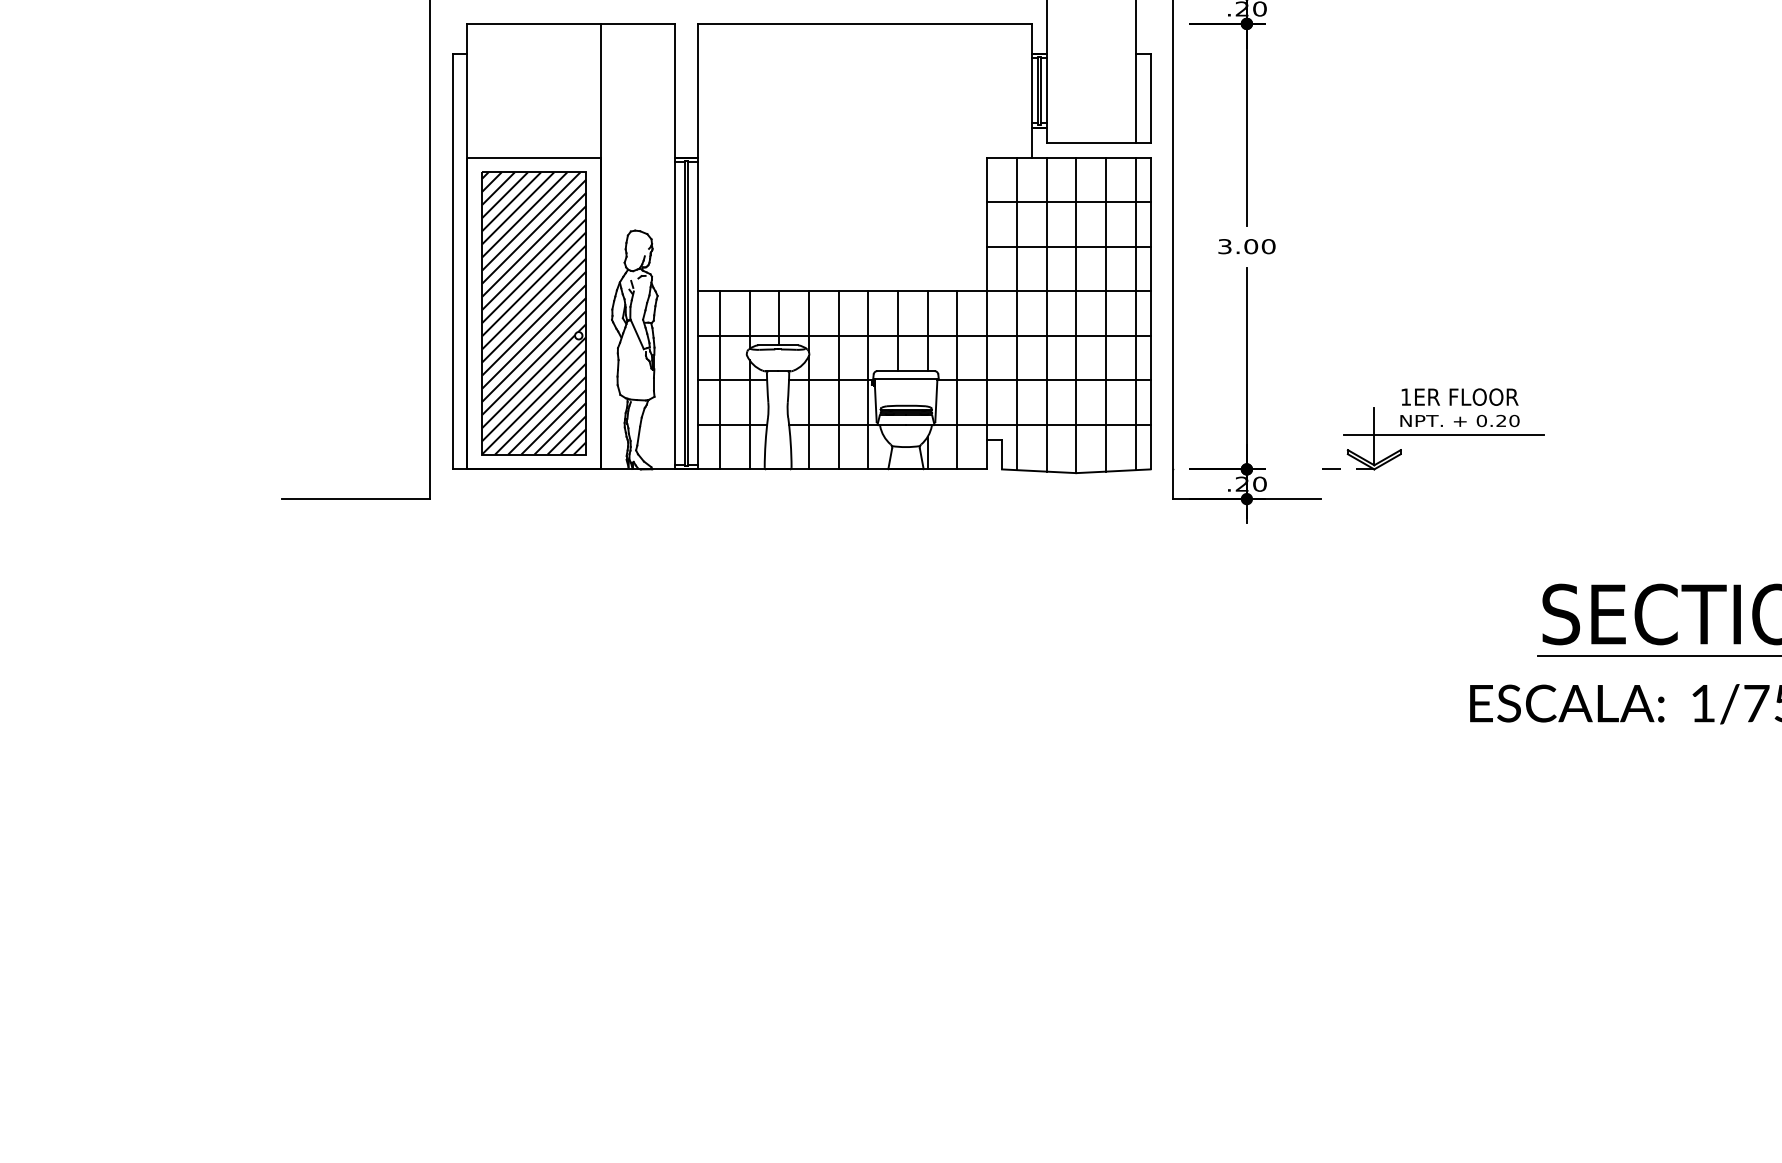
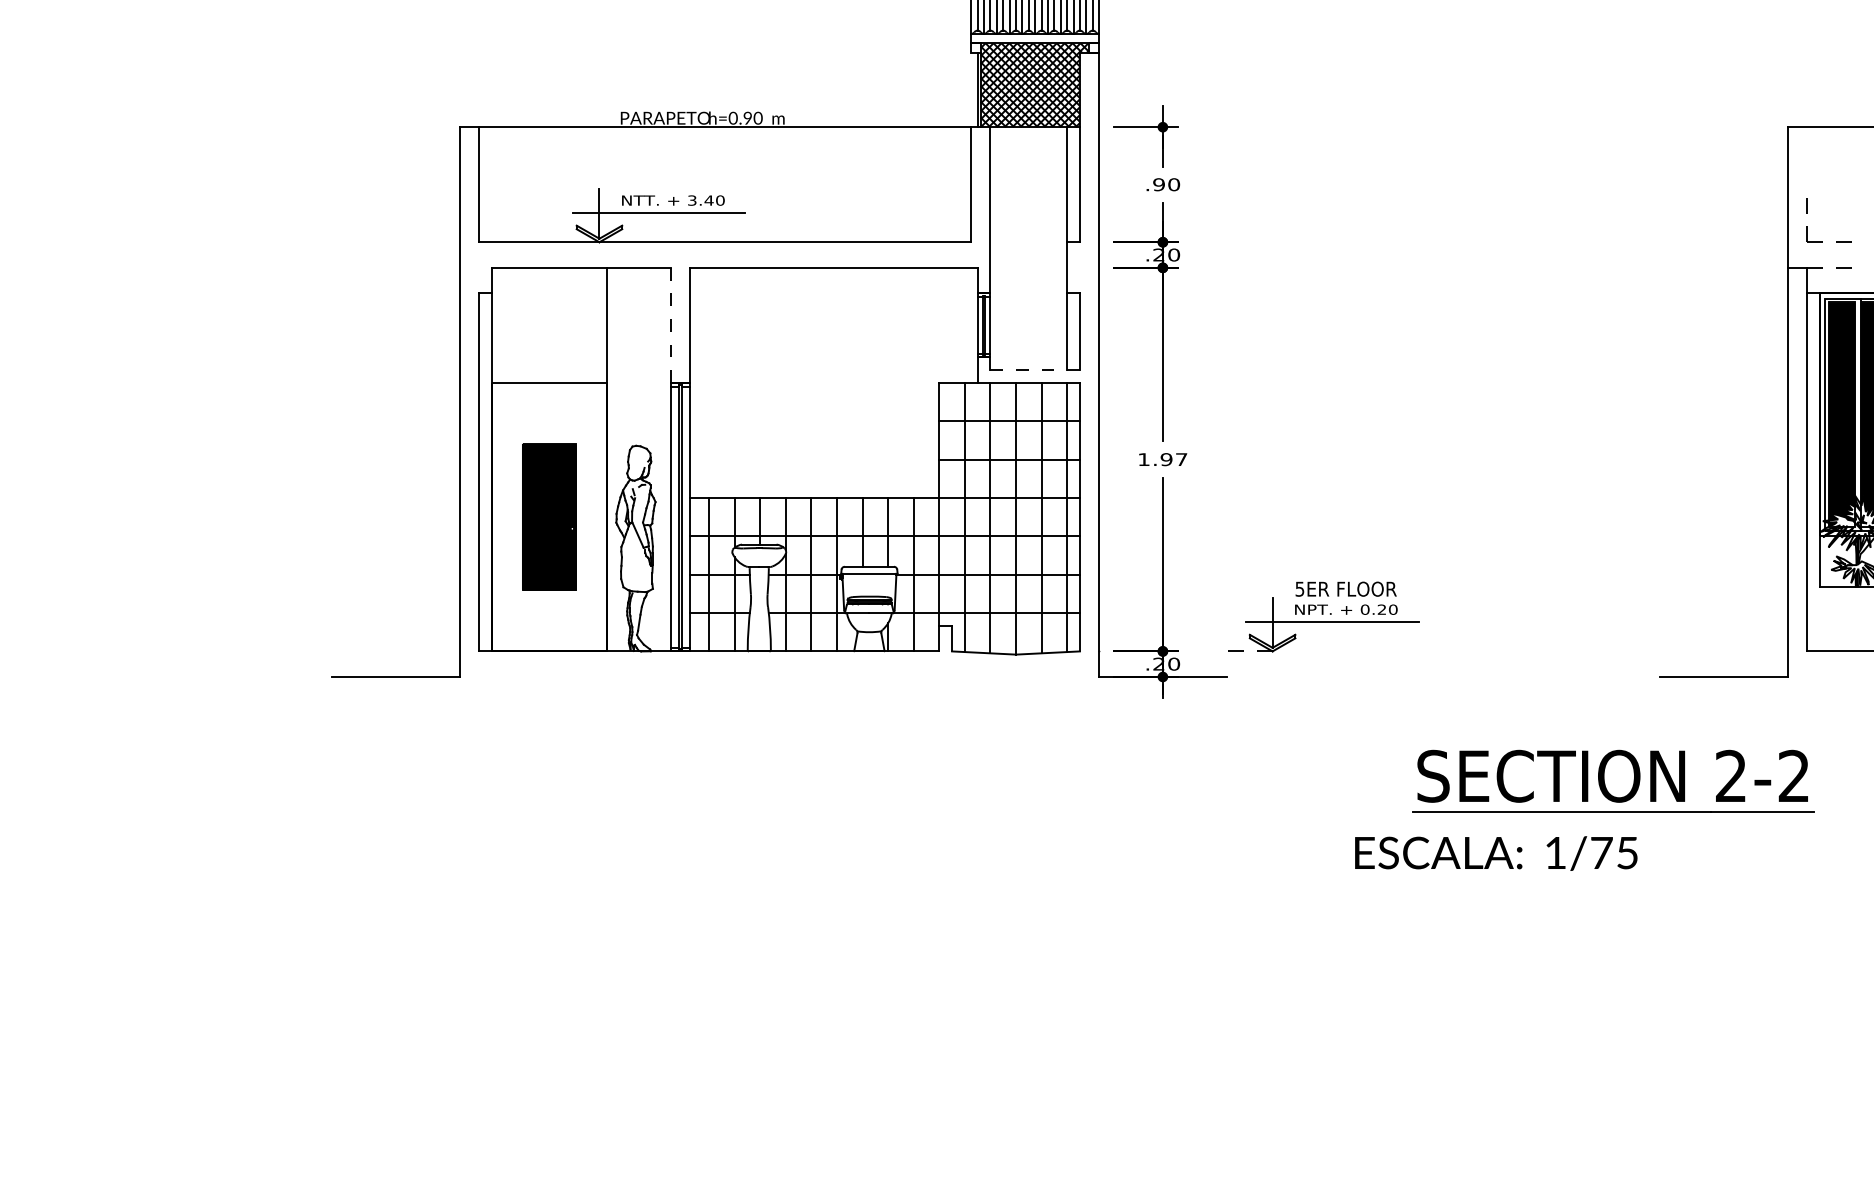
line: (674, 90) -> (670, 325), solid -> dashed
line: (1098, 143) -> (1035, 370), solid -> dashed
text: (1246, 246) -> (1162, 459), 3.00 -> 1.97
part: (534, 313) -> (549, 517), size x0.6
text: (1405, 396) -> (1299, 588), 1ER -> 5ER

